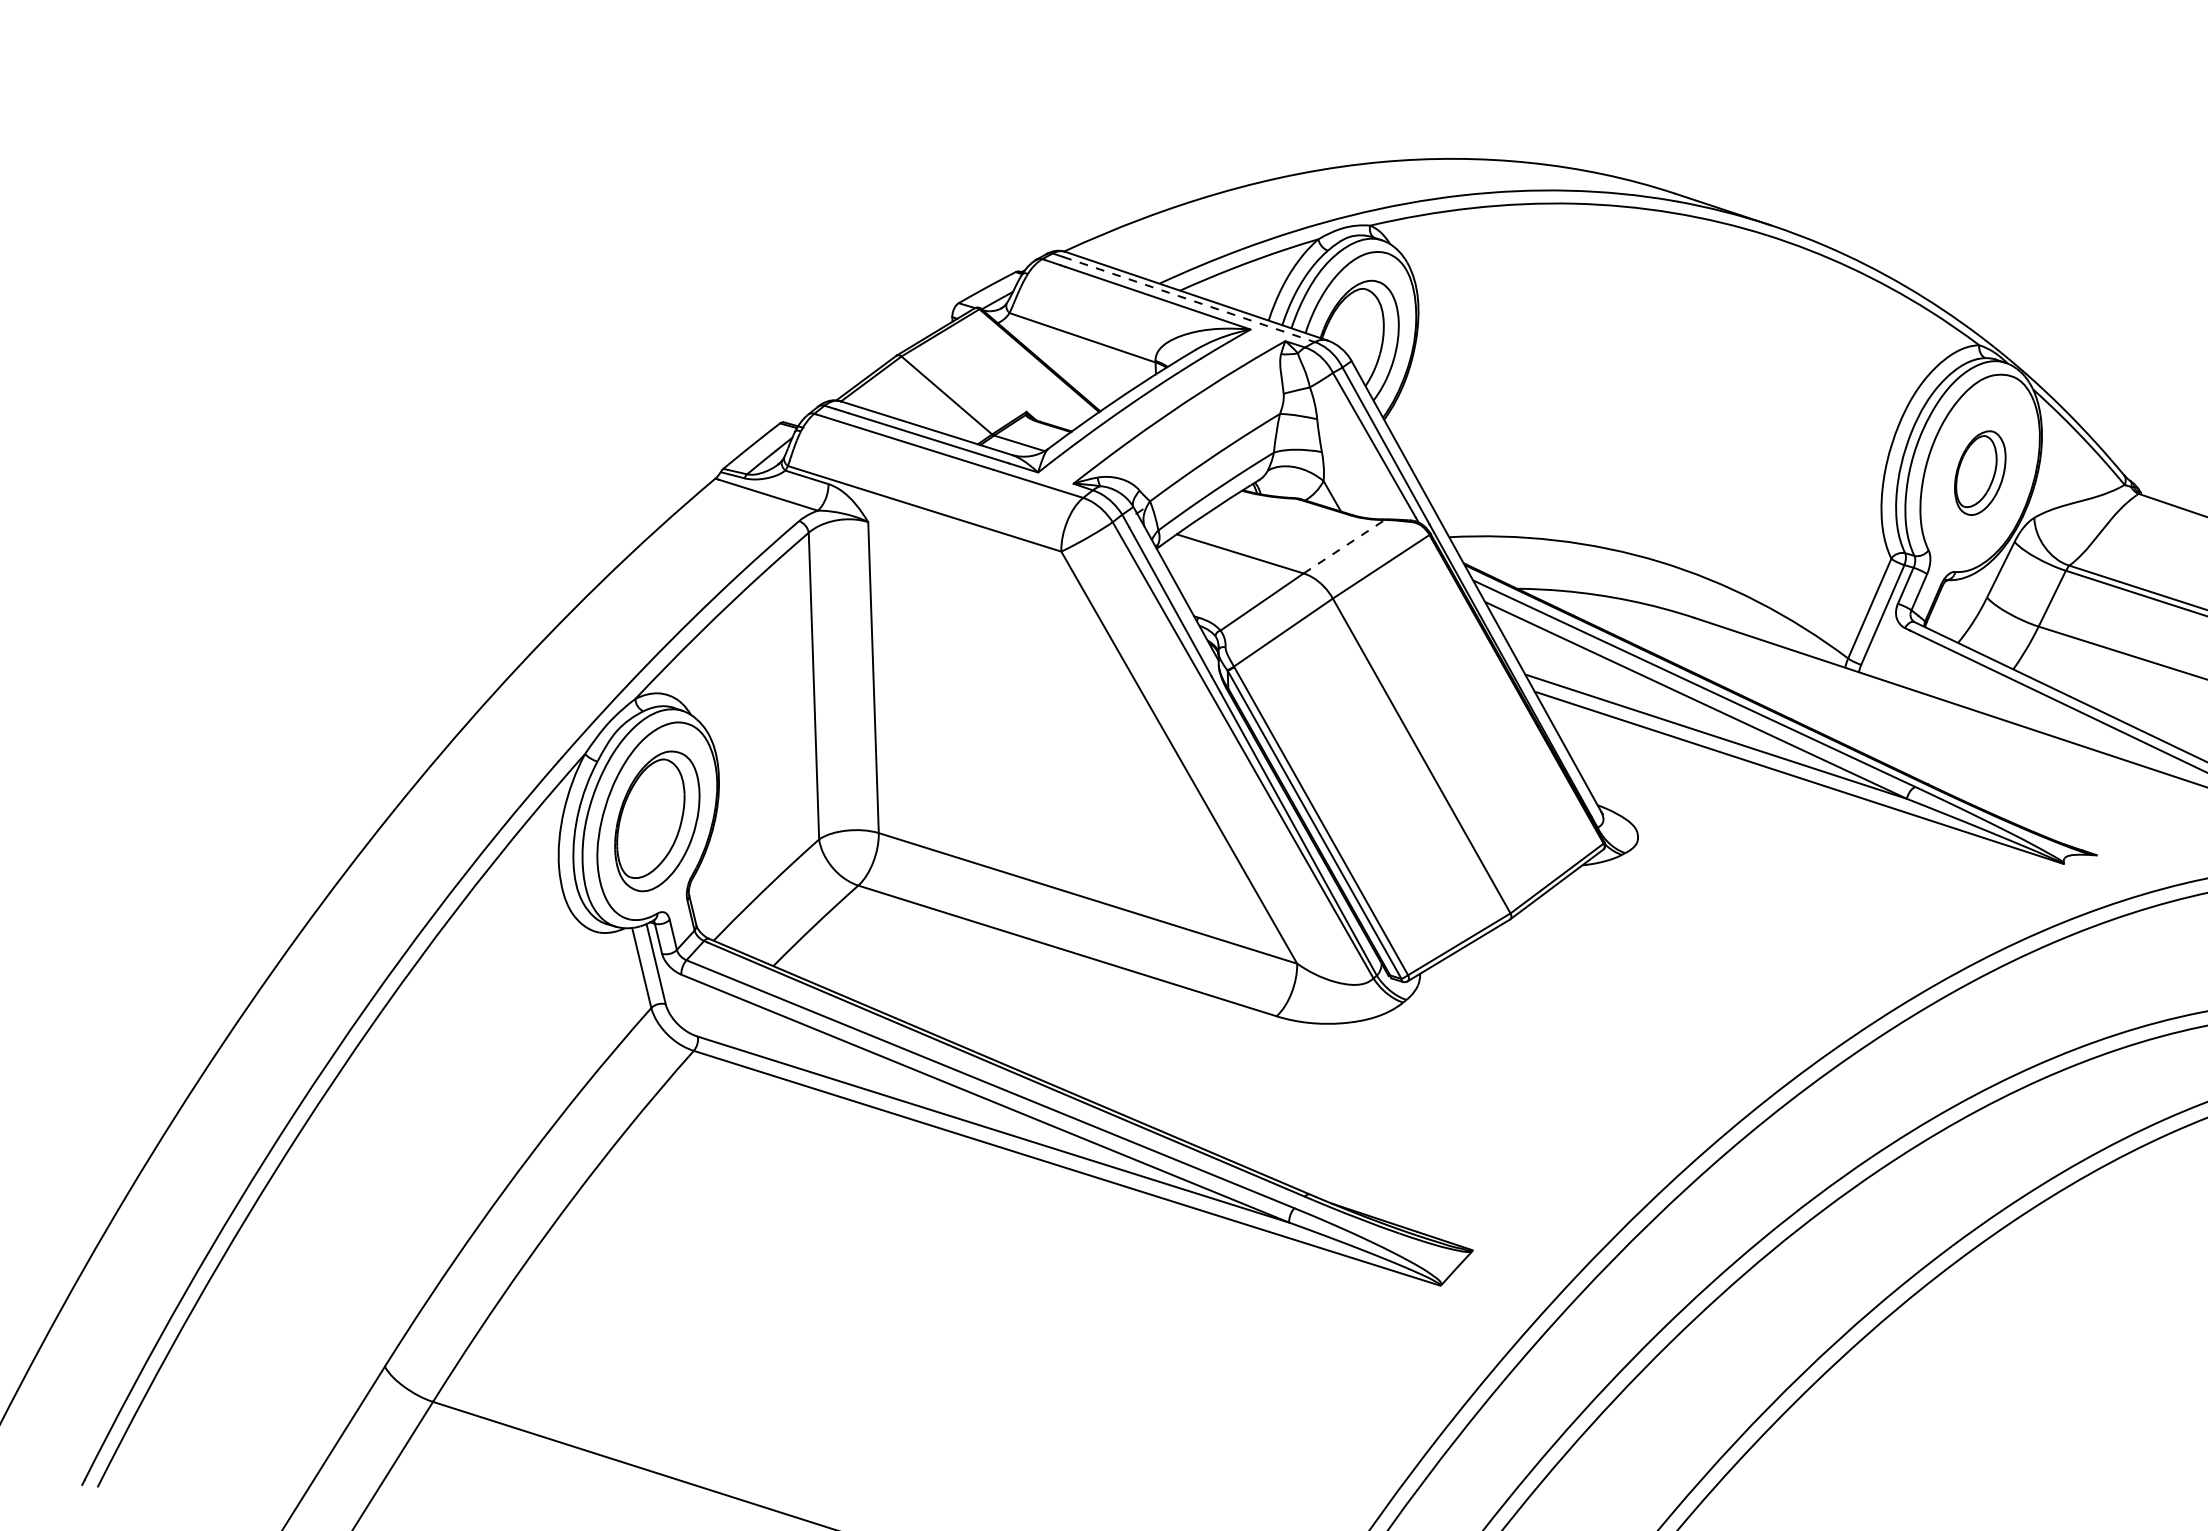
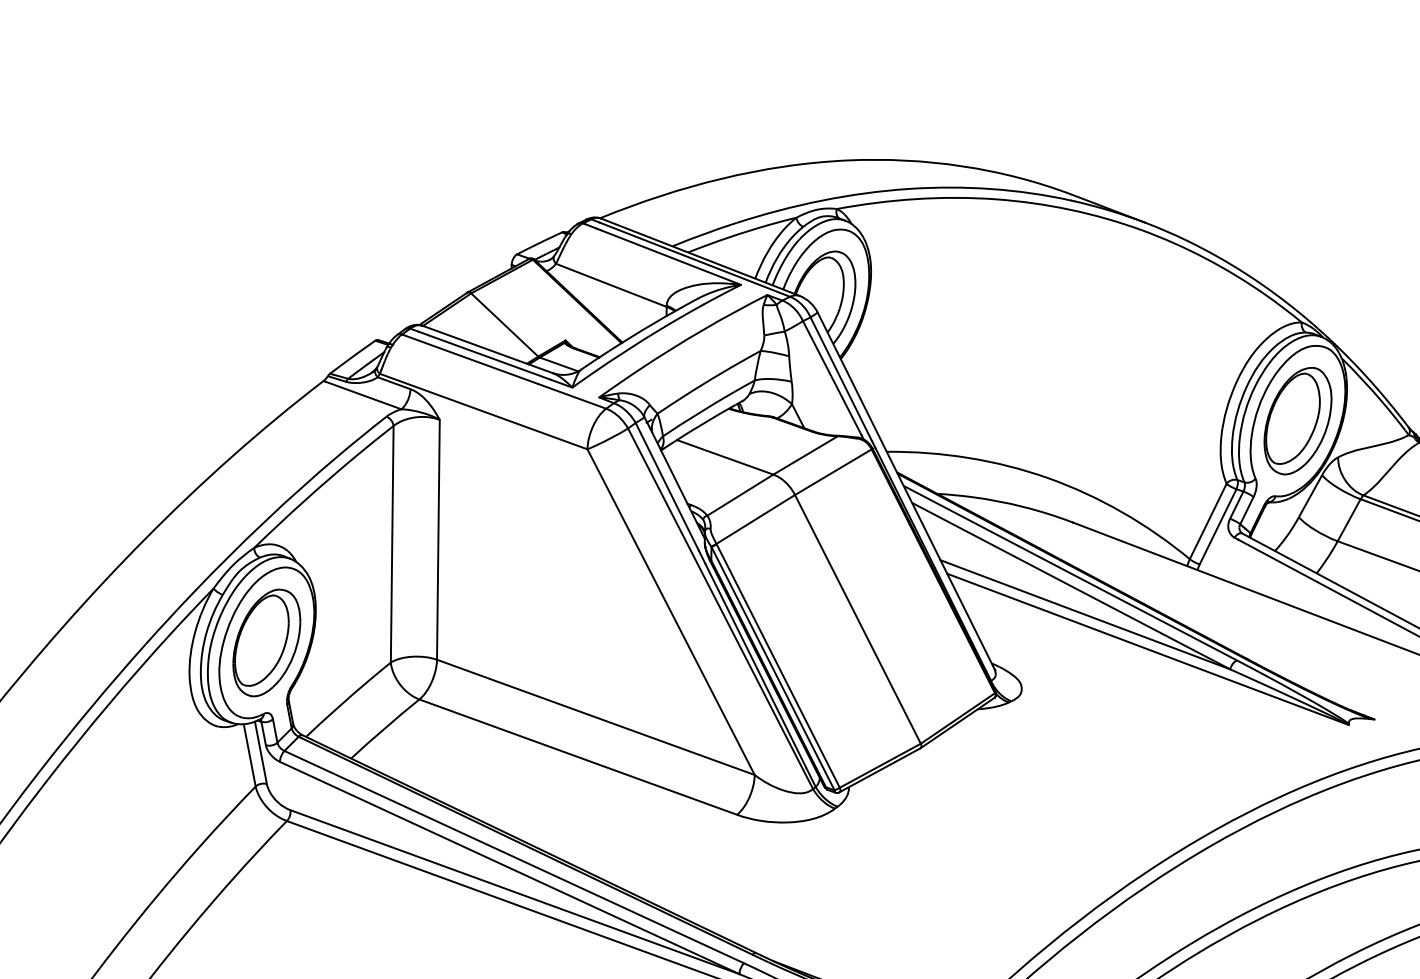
line: (1189, 299) -> (695, 259), dashed -> solid
part: (1980, 472) -> (1298, 420), size x1.67
line: (1344, 546) -> (805, 455), dashed -> solid

